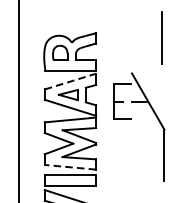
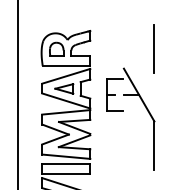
line: (161, 36) -> (153, 48), moved
line: (70, 81) -> (66, 76), dashed -> solid
line: (69, 167) -> (65, 156), dashed -> solid

